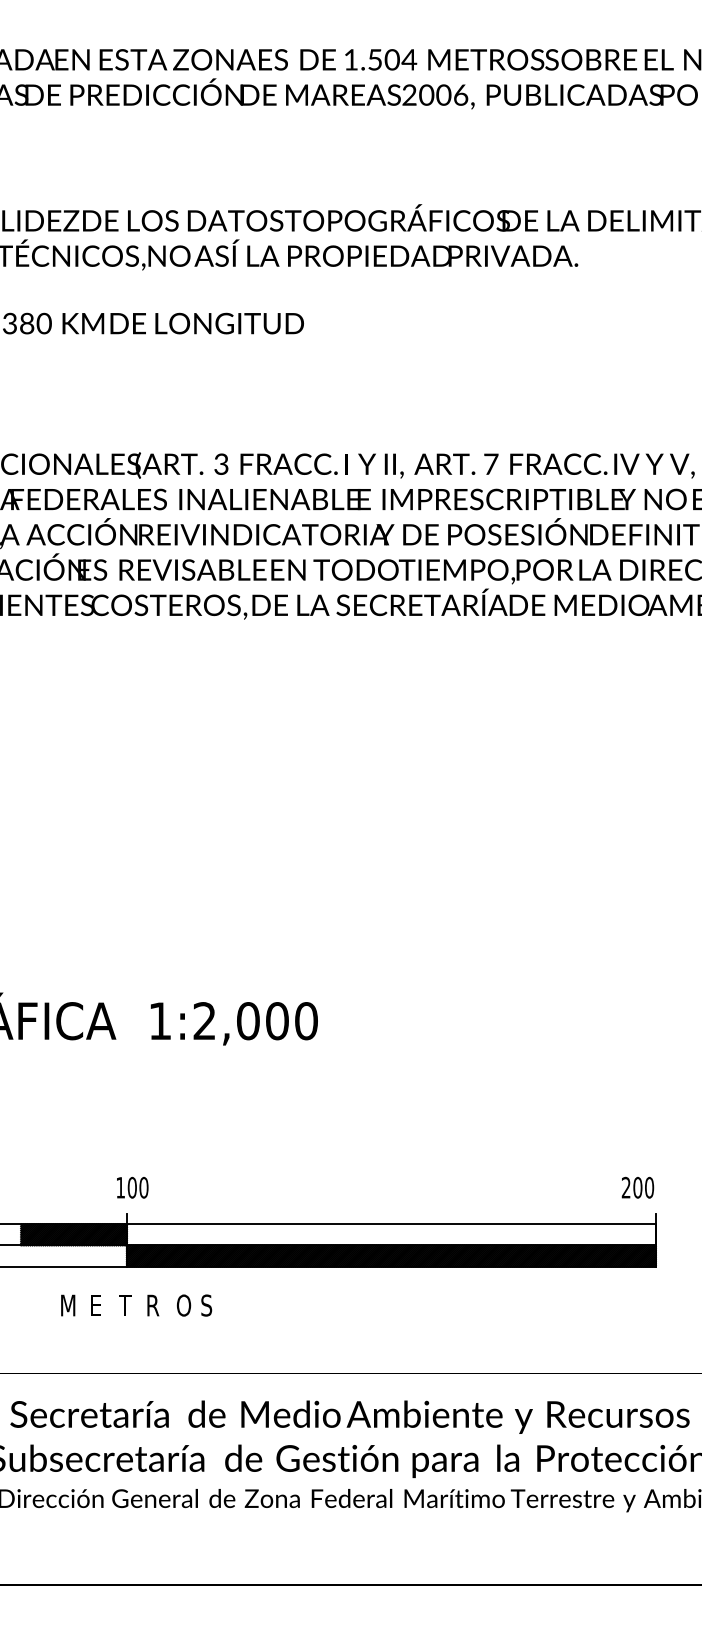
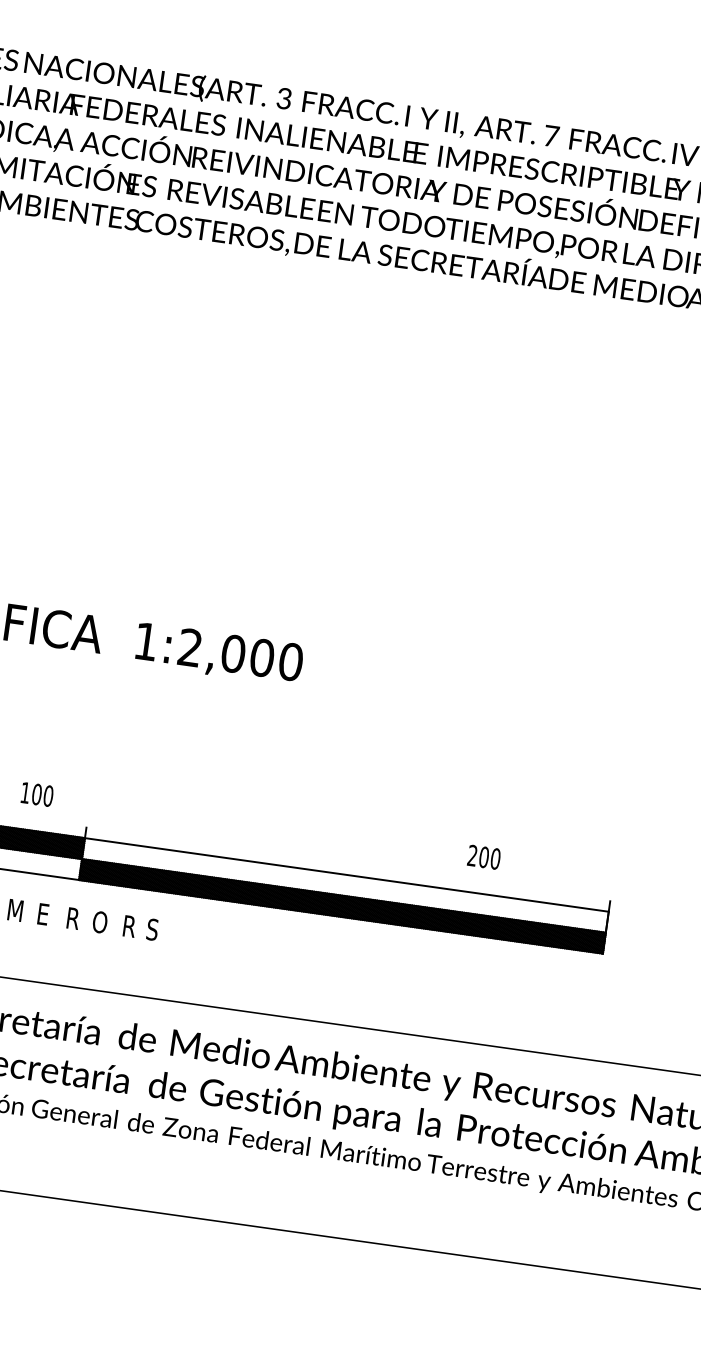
text: (132, 1187) -> (37, 794), moved
text: (637, 1187) -> (483, 857), moved
text: (125, 1305) -> (72, 918), T -> R
text: (153, 1305) -> (99, 922), R -> O
text: (183, 1305) -> (129, 926), O -> R

